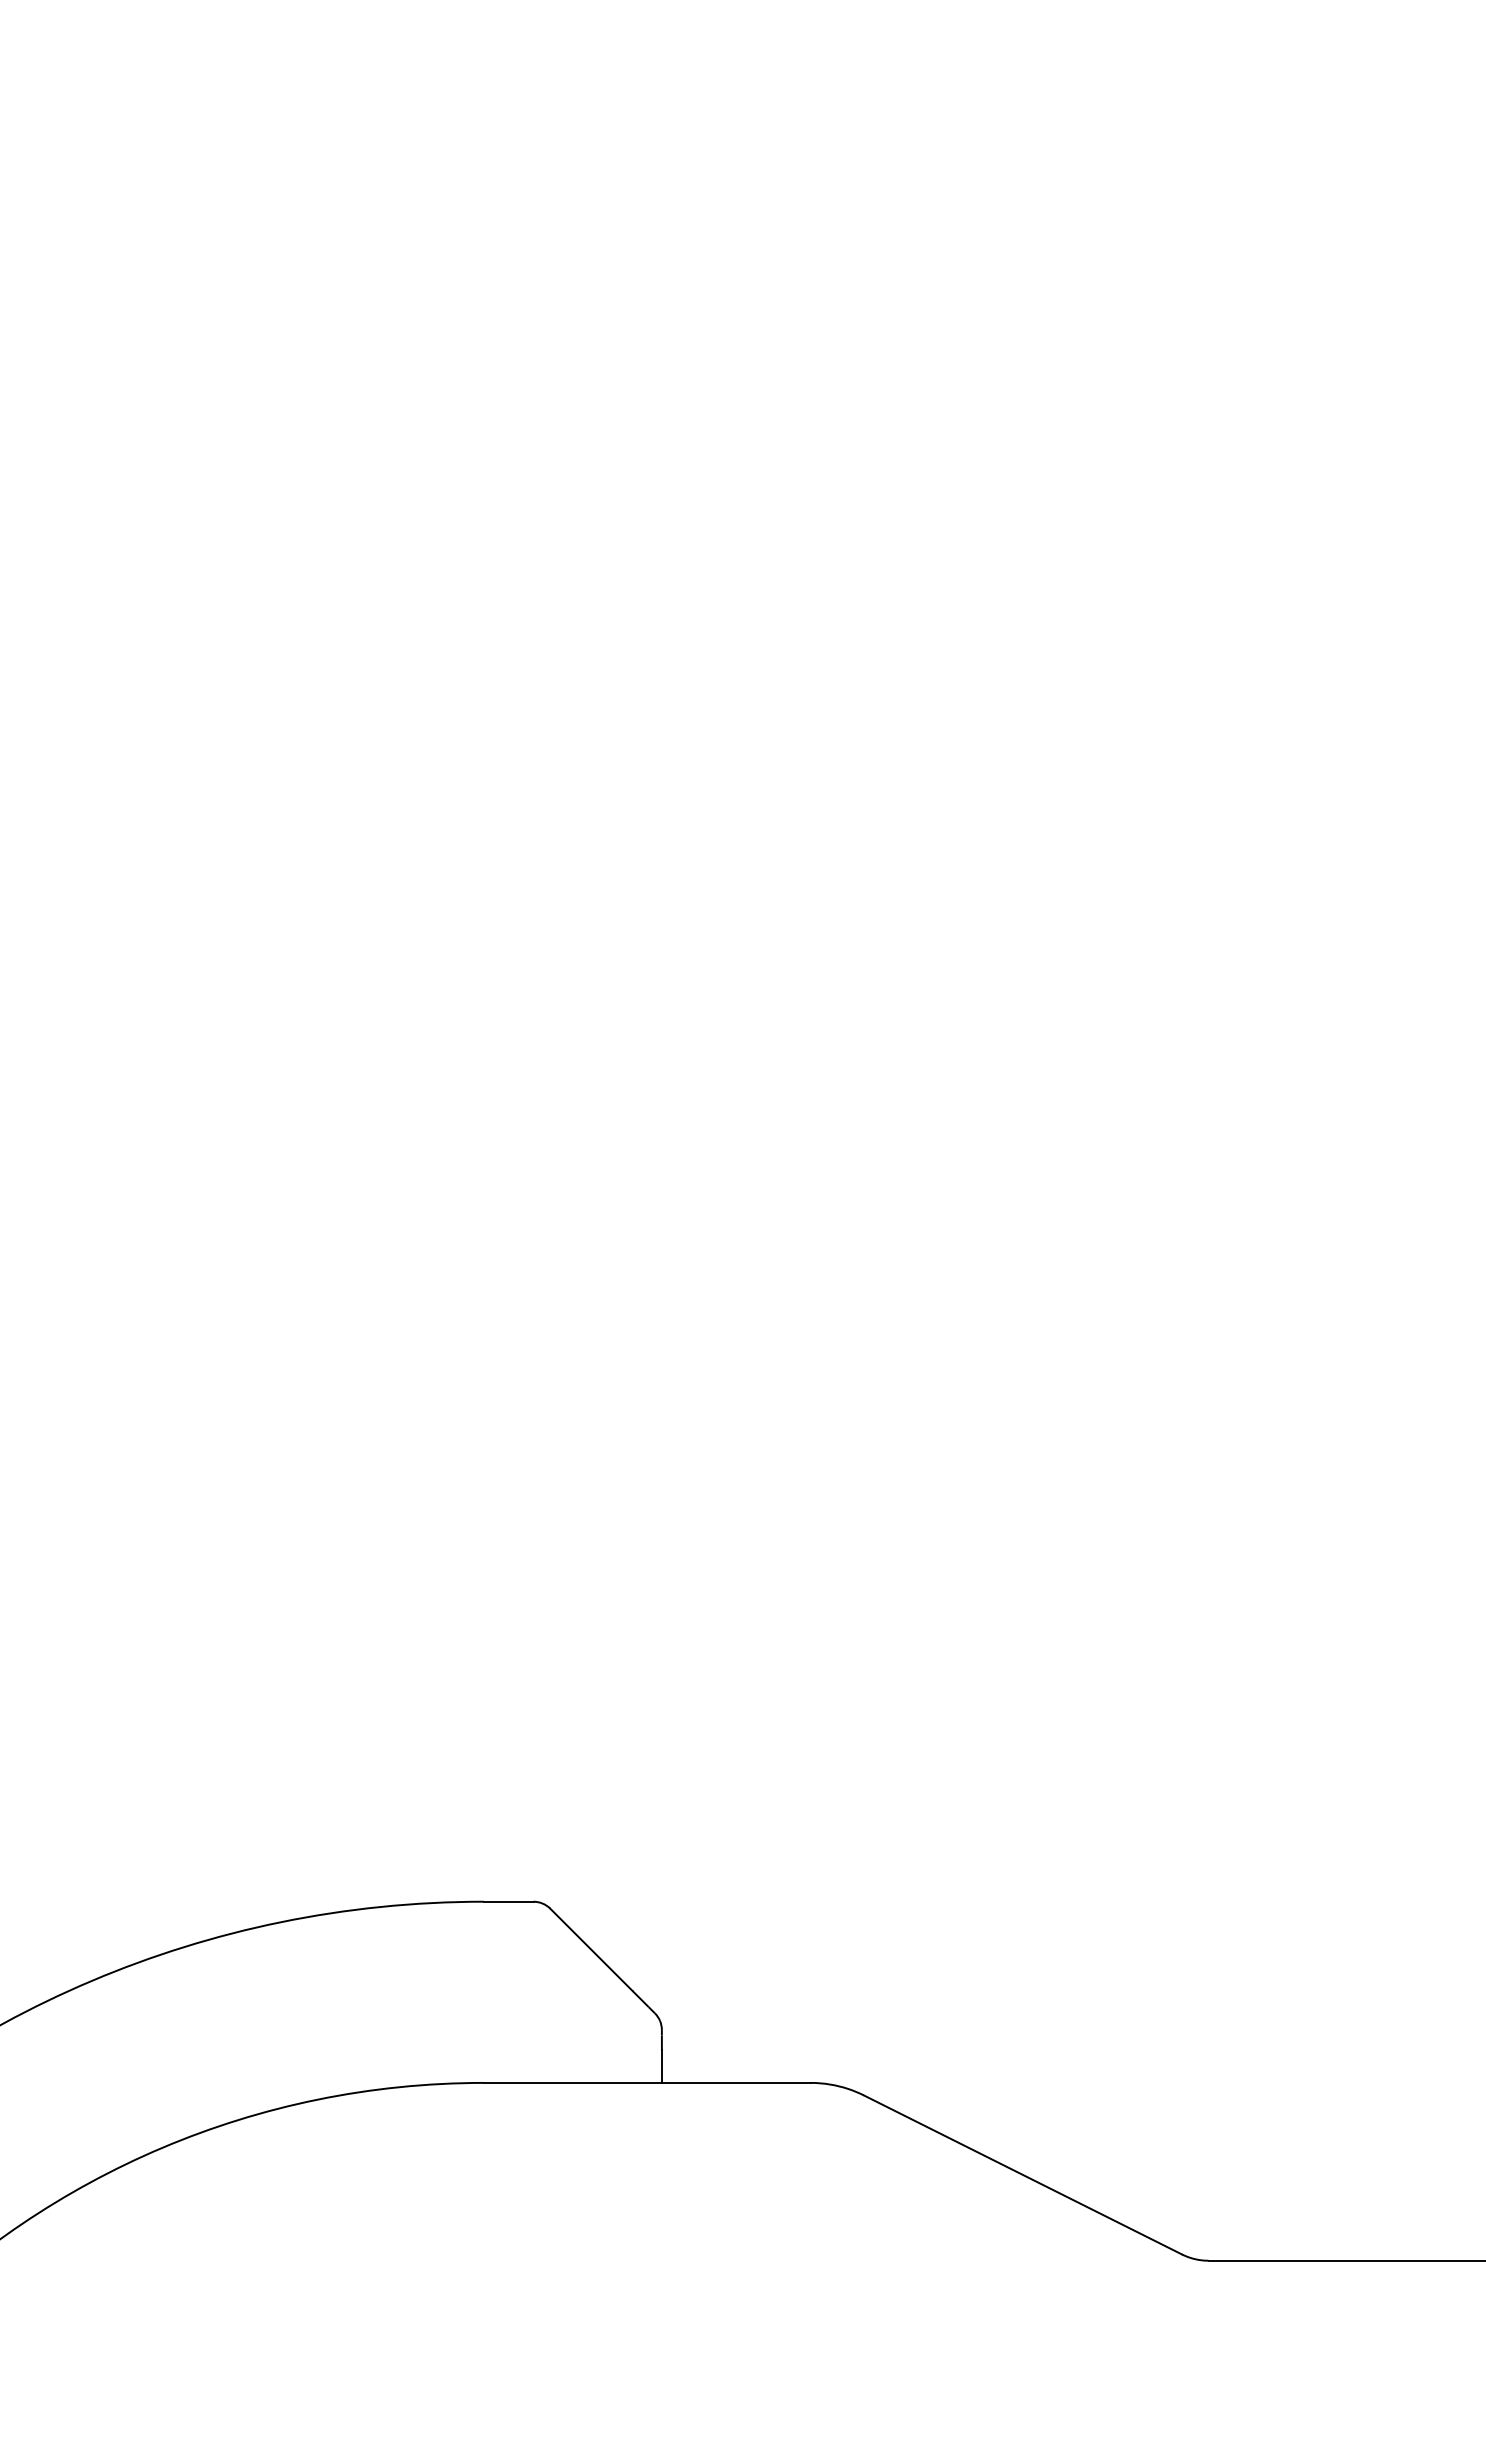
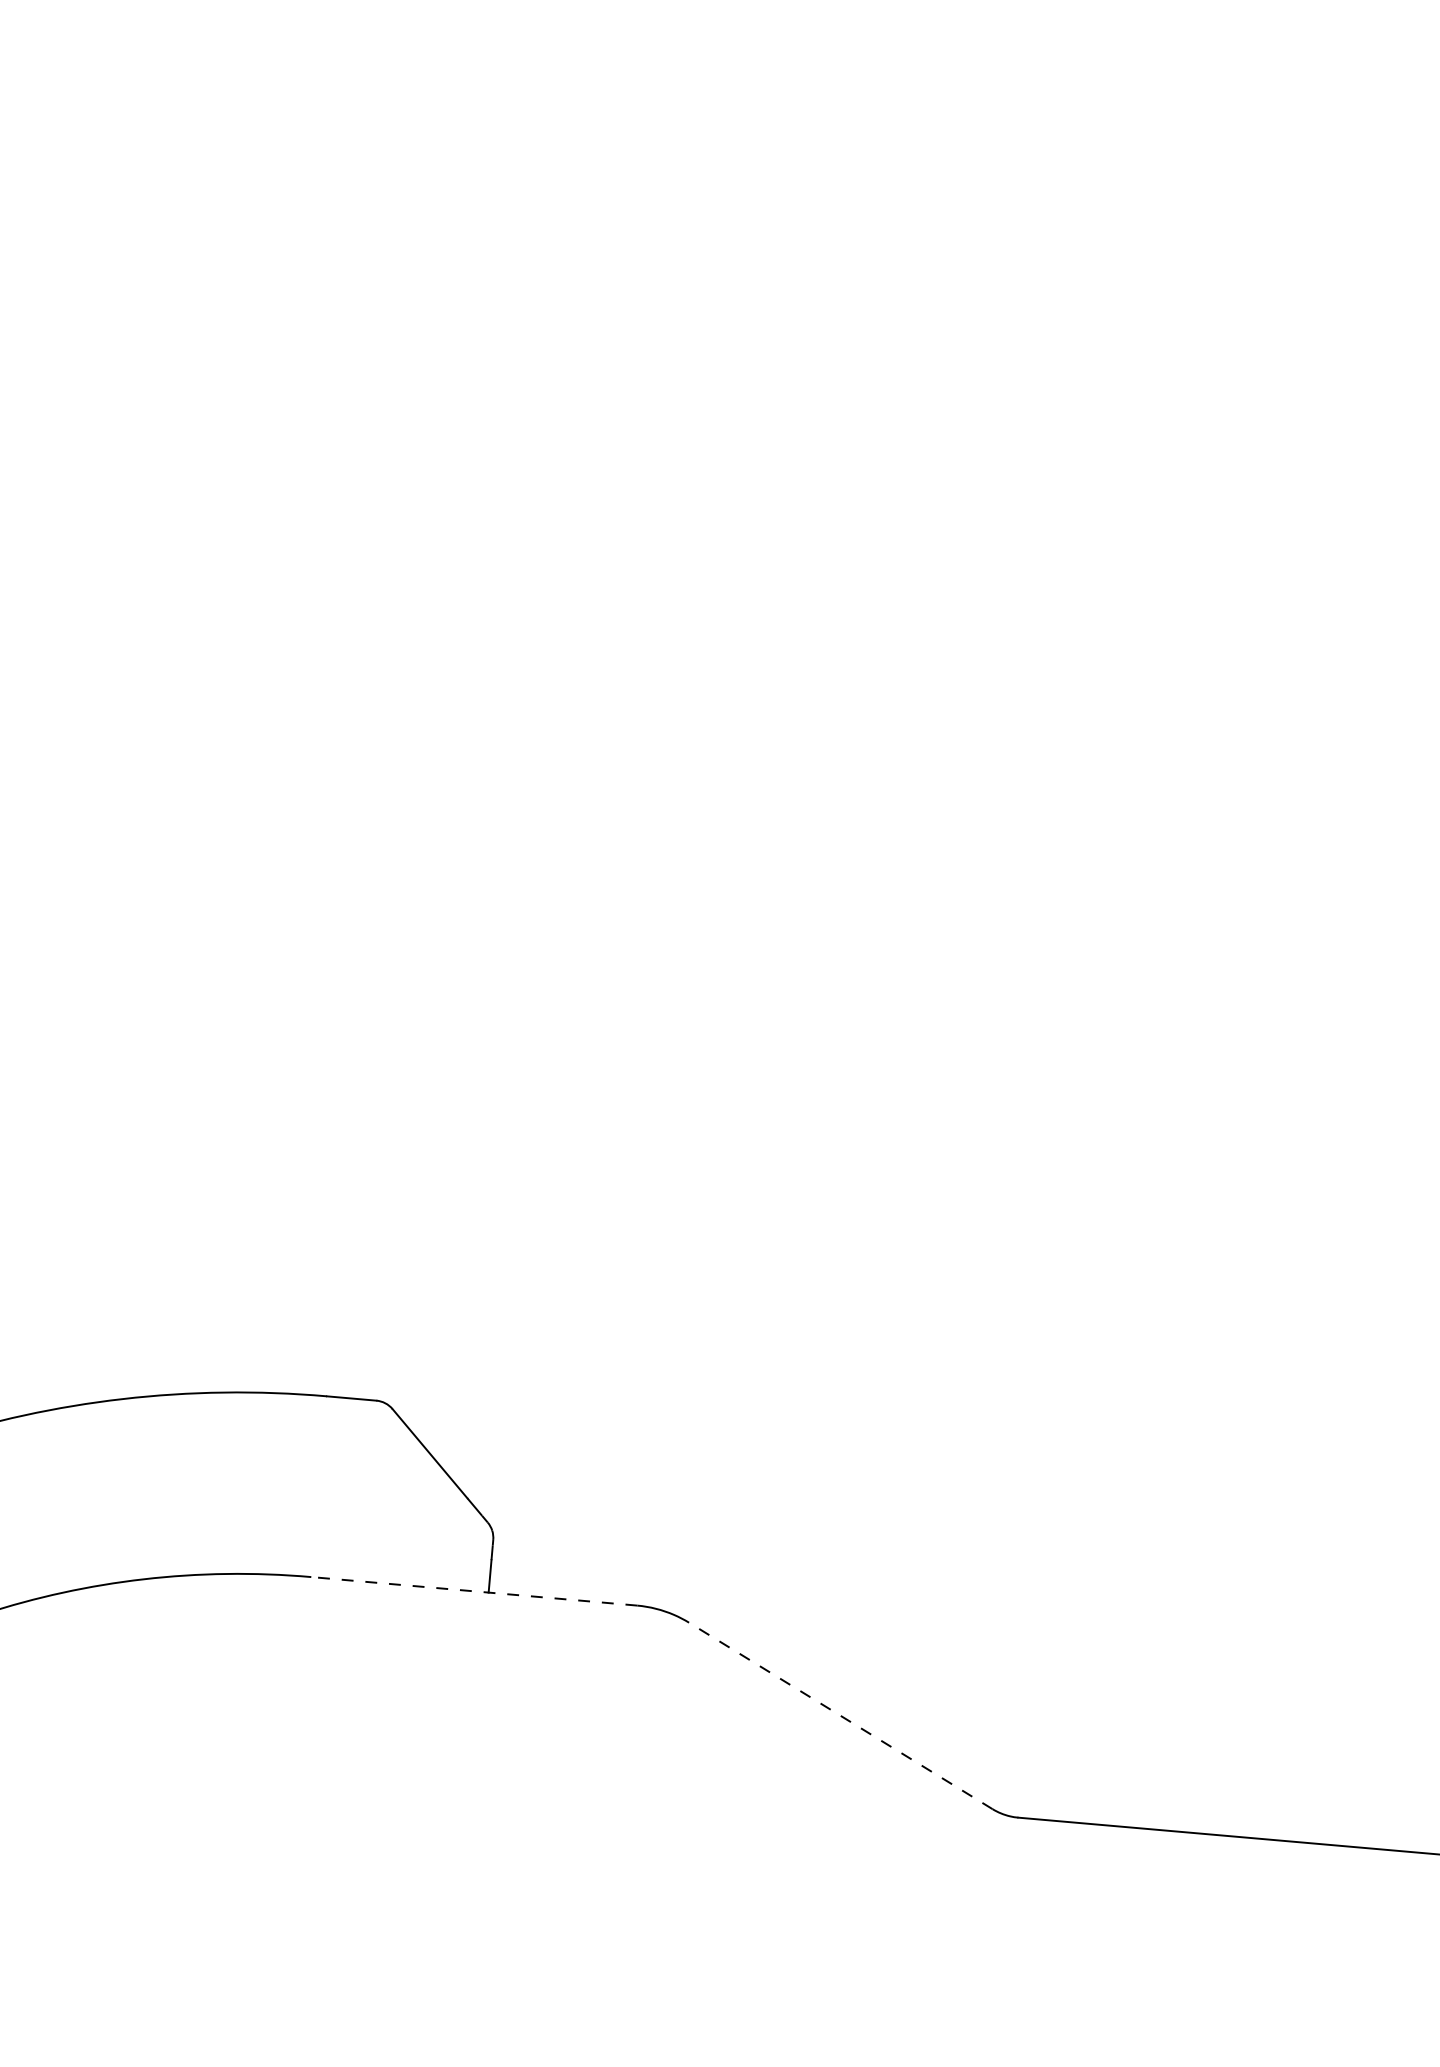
line: (647, 2082) -> (474, 1590), solid -> dashed
line: (1022, 2174) -> (840, 1715), solid -> dashed

